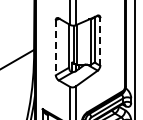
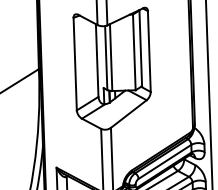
line: (100, 41) -> (149, 51), dashed -> solid
line: (55, 47) -> (74, 63), dashed -> solid

